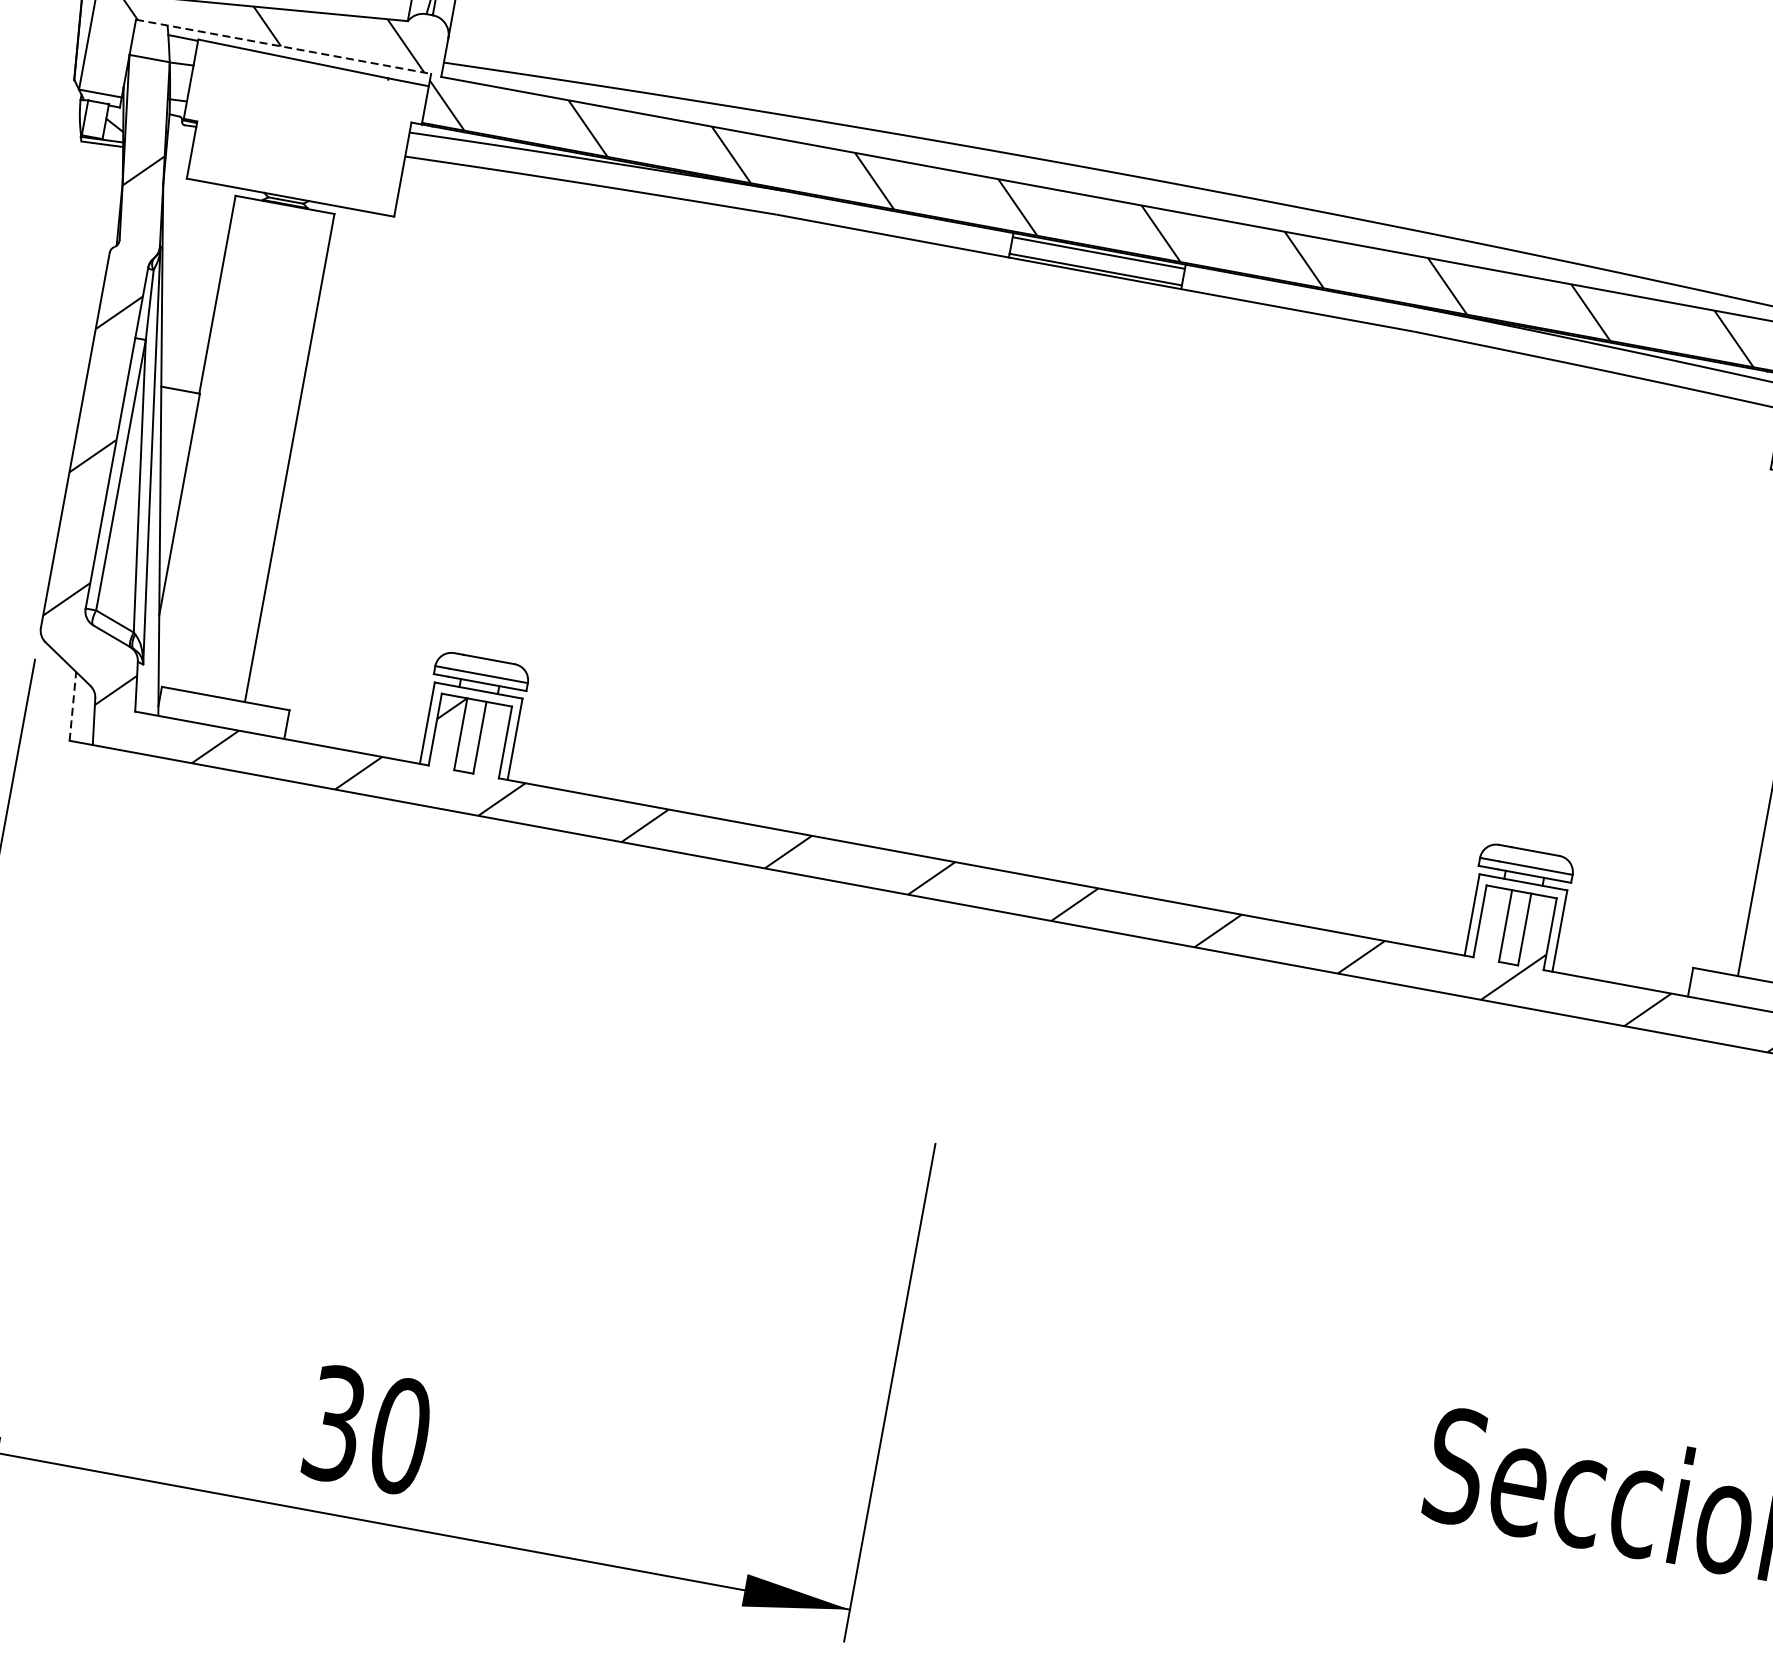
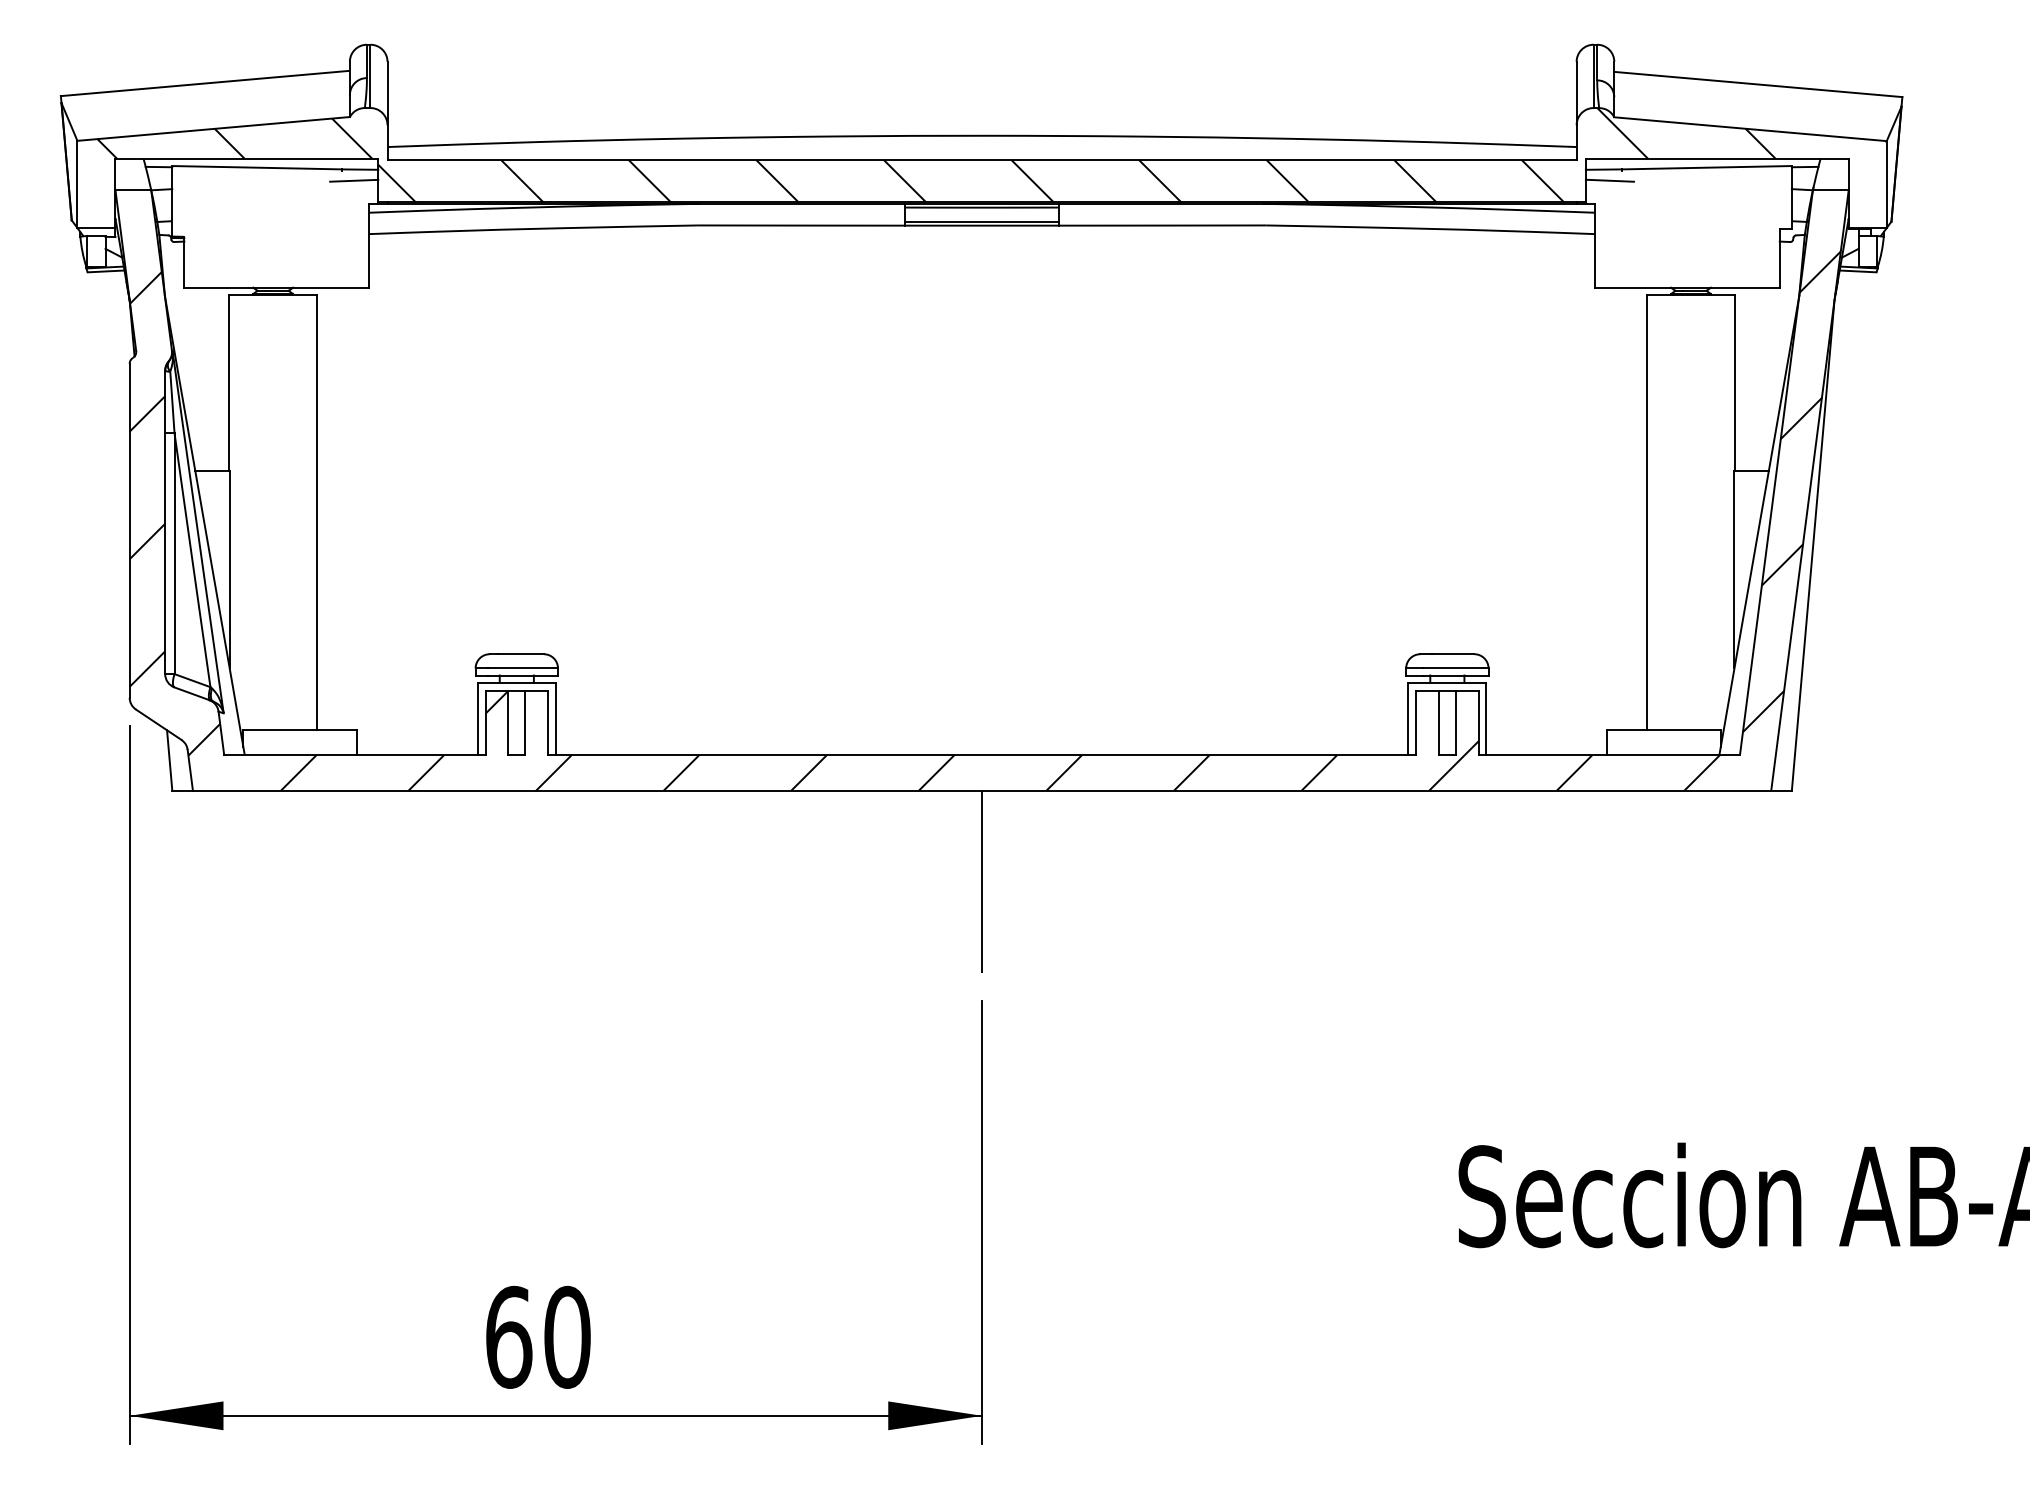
line: (284, 46) -> (247, 158), dashed -> solid
line: (399, 93) -> (354, 180), added
line: (72, 705) -> (169, 759), dashed -> solid
line: (960, 1009) -> (982, 881), added
text: (335, 1423) -> (509, 1336), 30 -> 60

